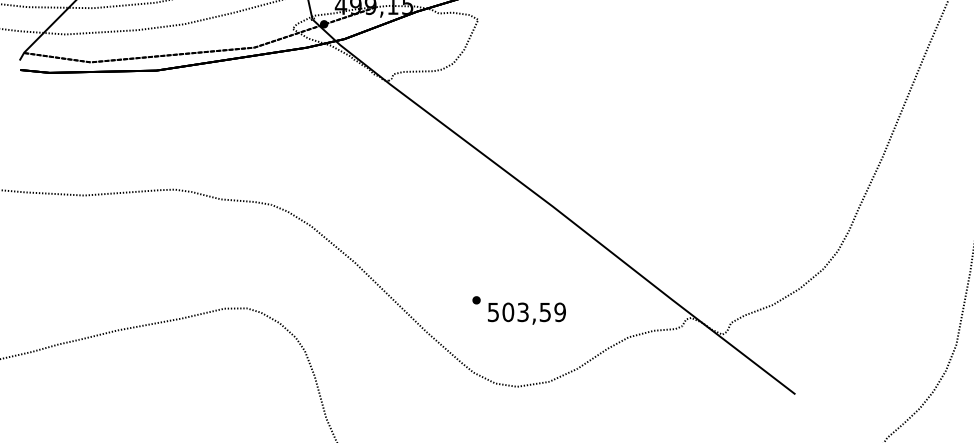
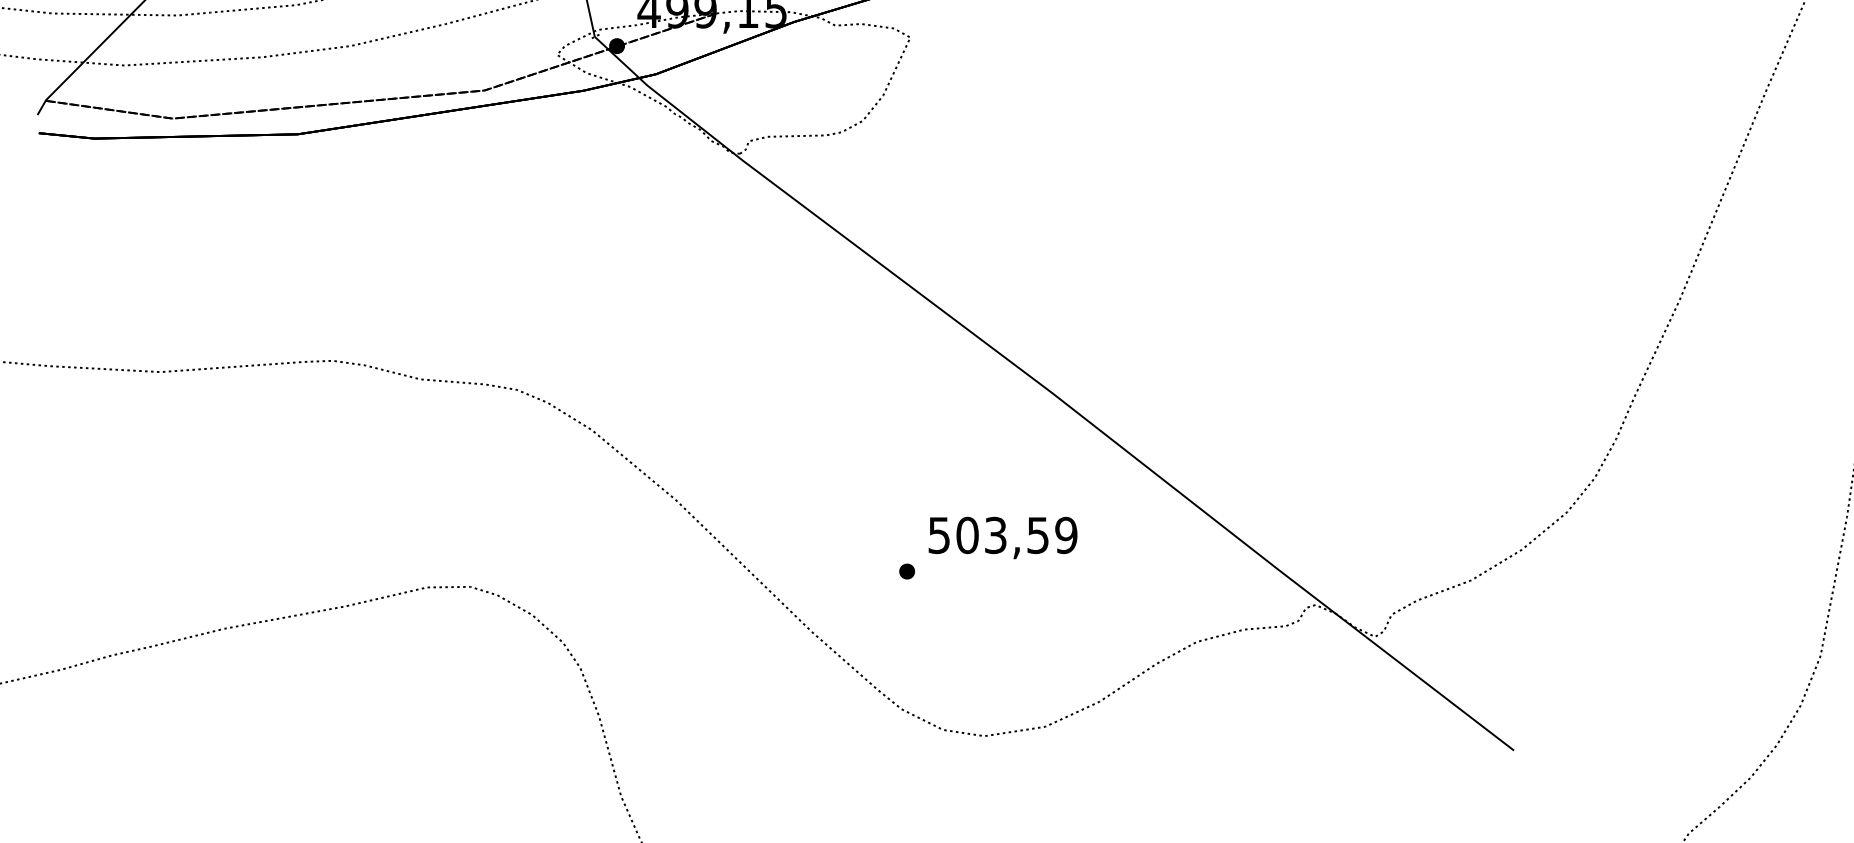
text: (526, 313) -> (1002, 537), moved

